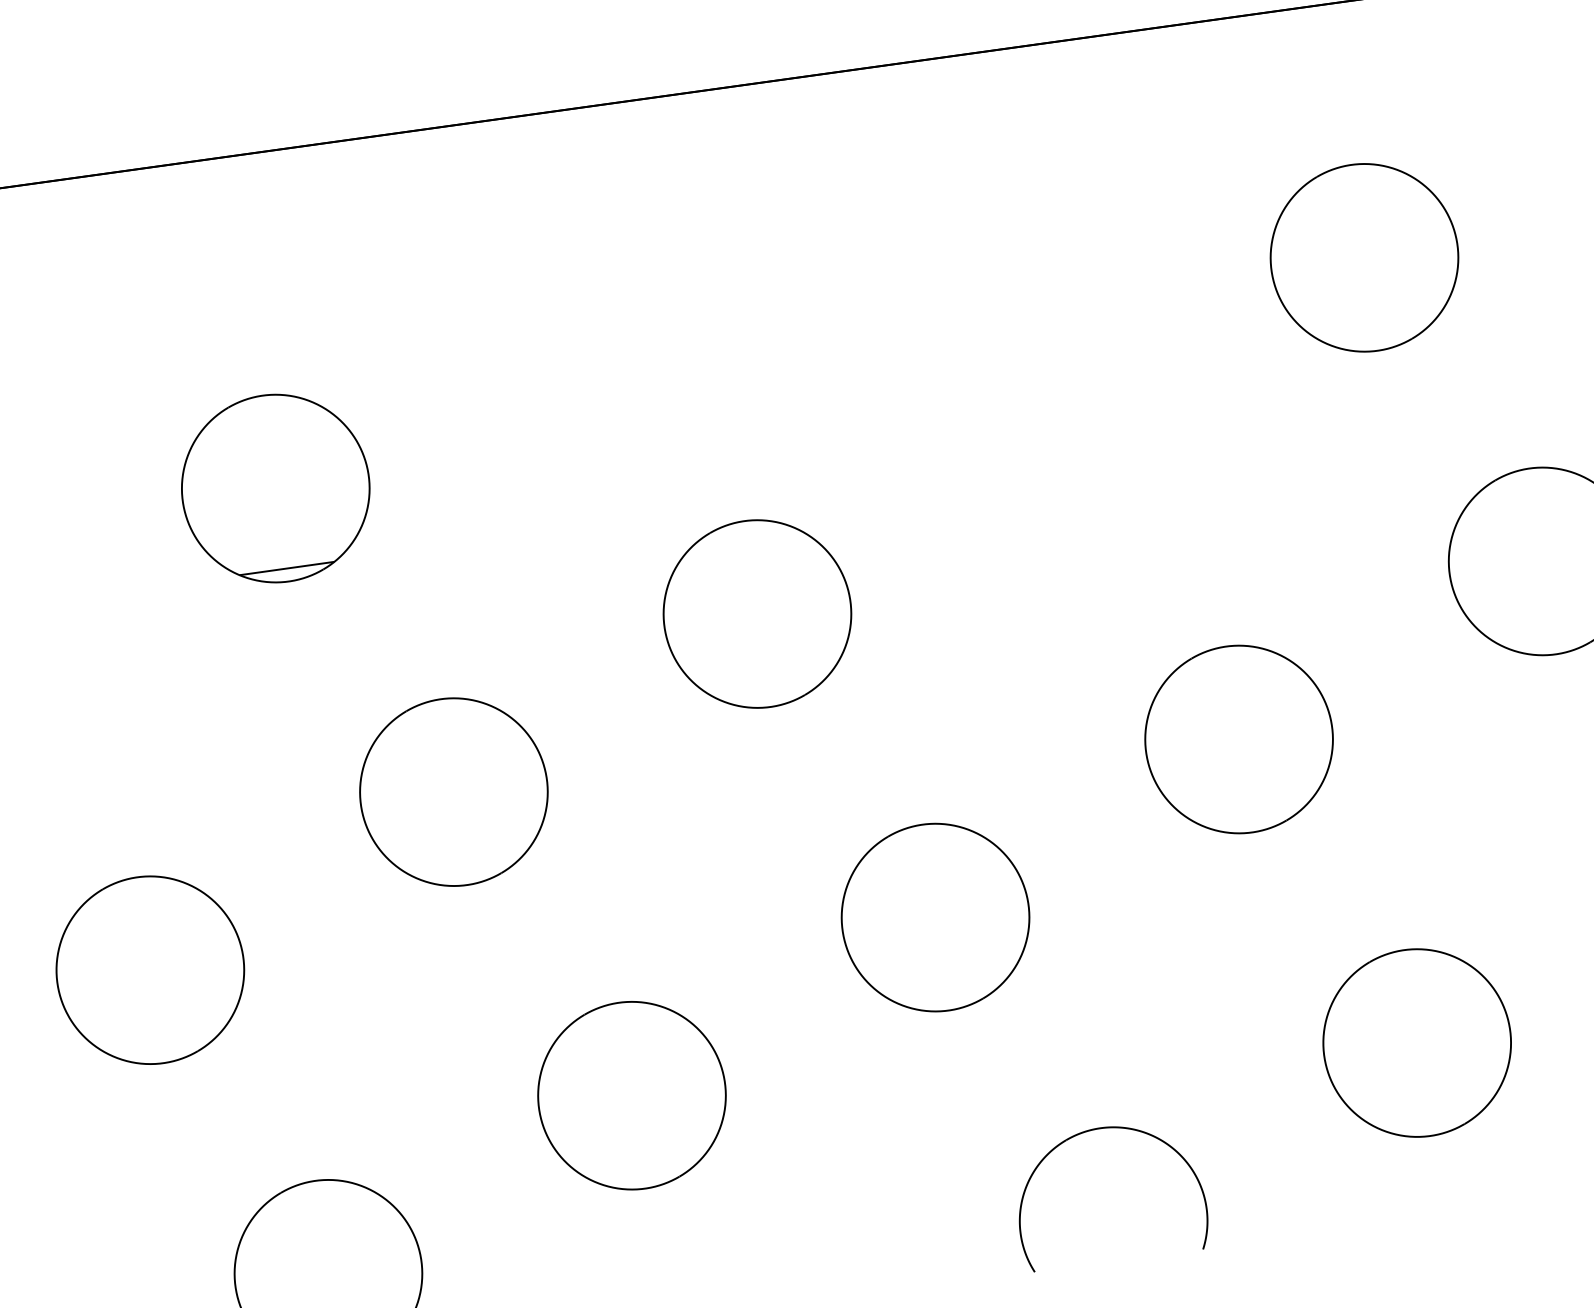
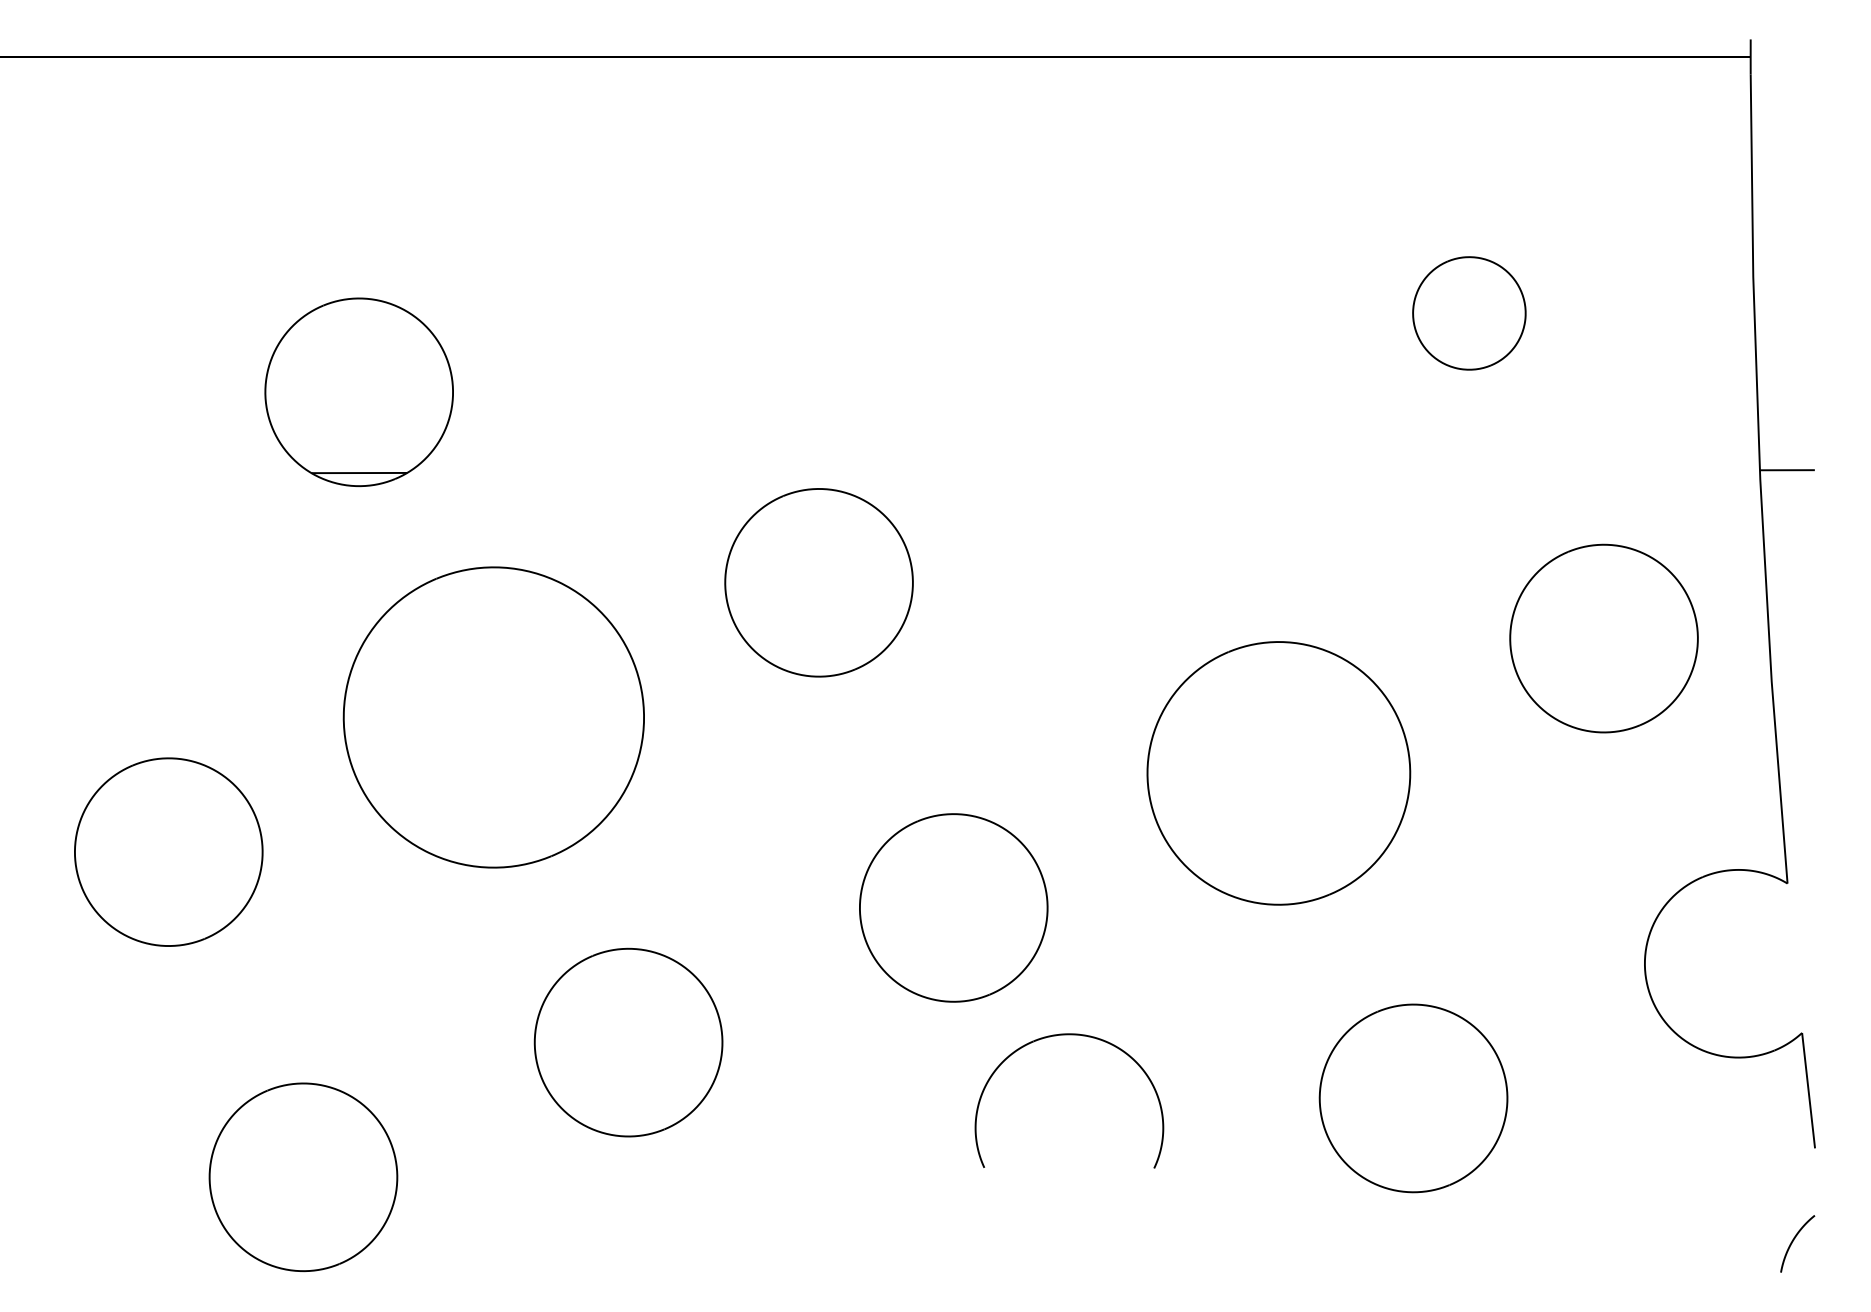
part: (1364, 257) -> (1469, 313), size x0.6
part: (1238, 738) -> (1278, 772), size x1.4
part: (453, 792) -> (493, 717), size x1.6
part: (1100, 1129) -> (1069, 1035), moved

